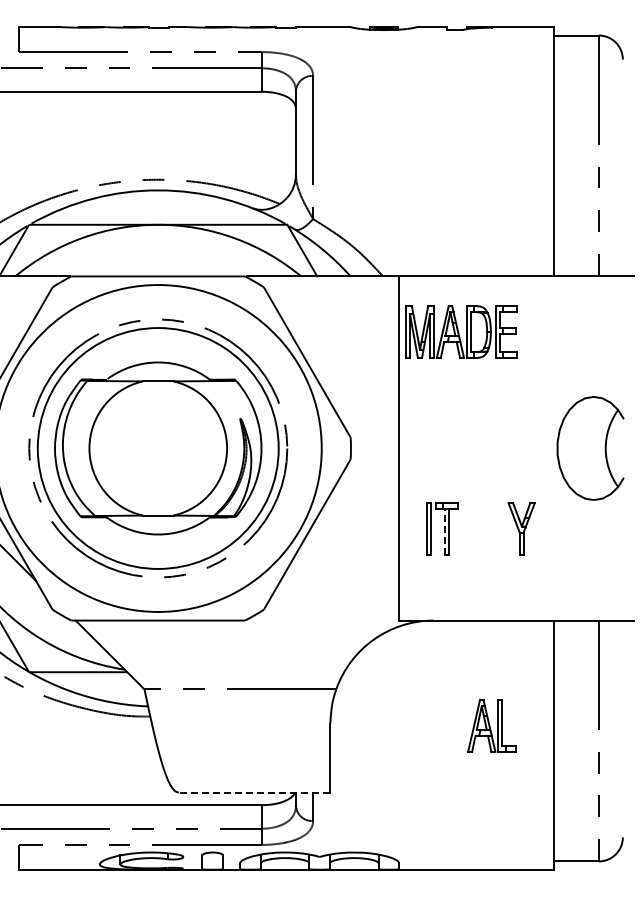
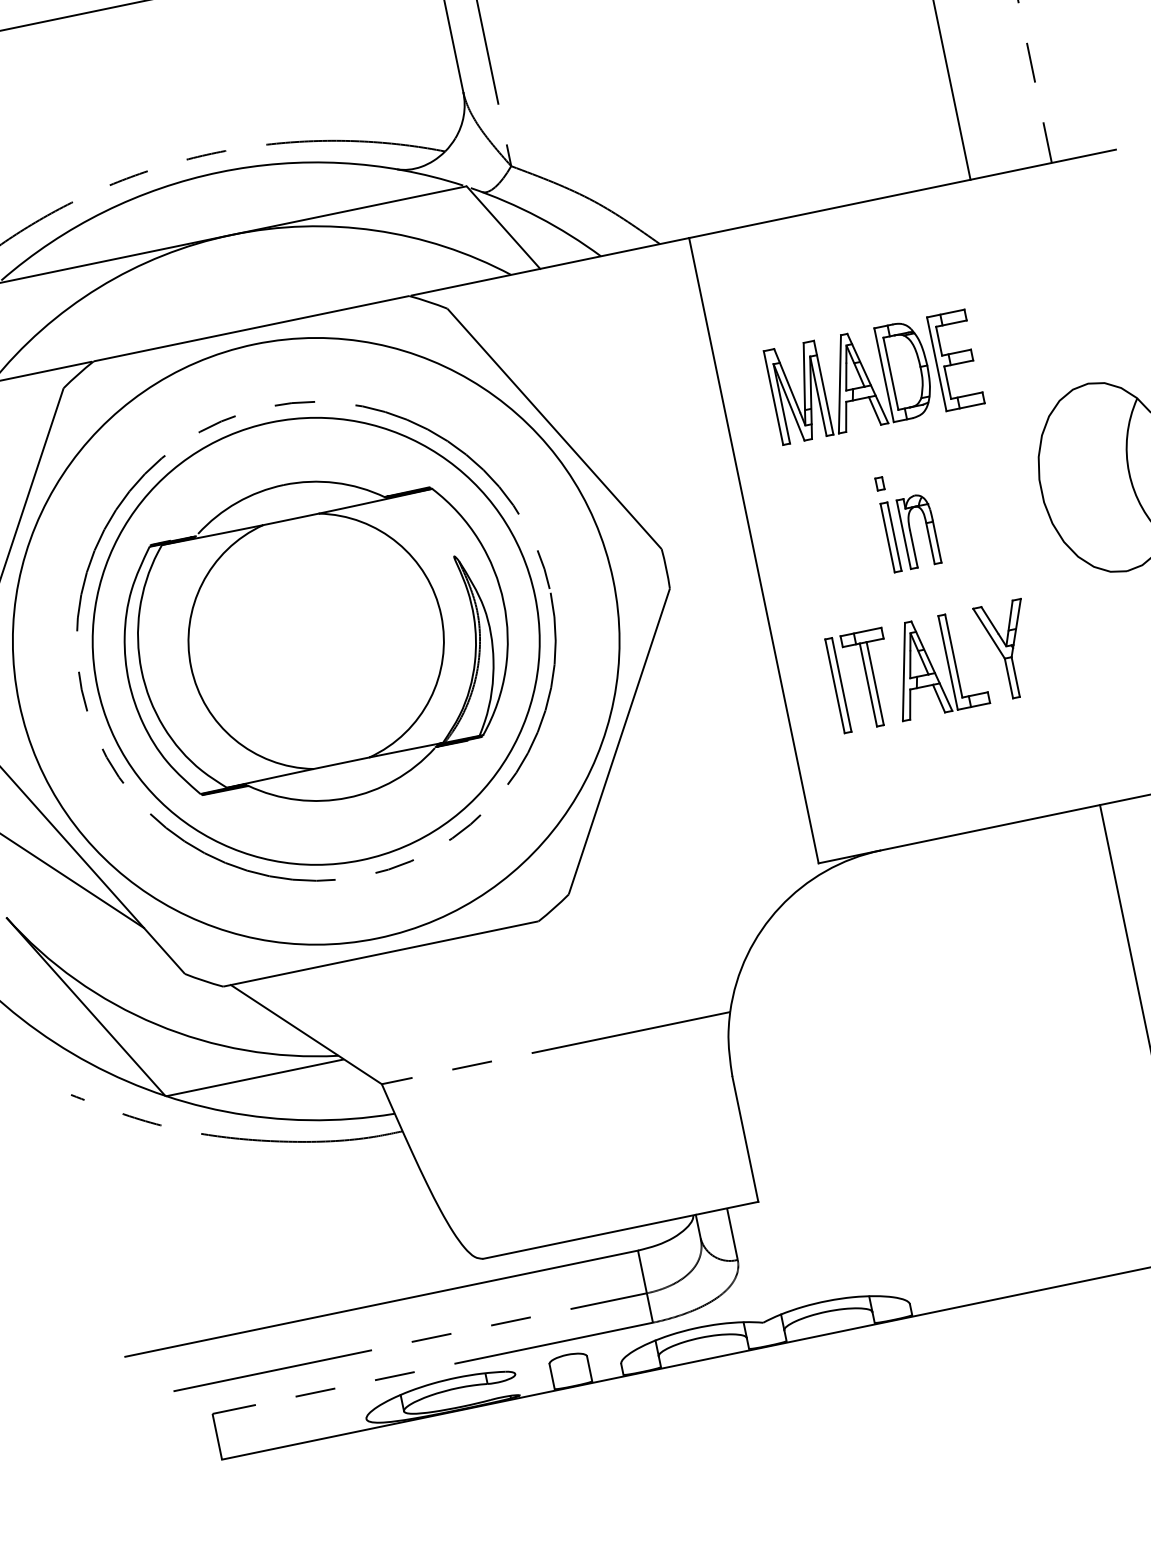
part: (461, 331) -> (873, 376), moved
part: (483, 449) -> (907, 520), added
line: (444, 531) -> (867, 684), dashed -> solid
part: (491, 725) -> (935, 664), moved
line: (254, 792) -> (620, 1230), dashed -> solid

